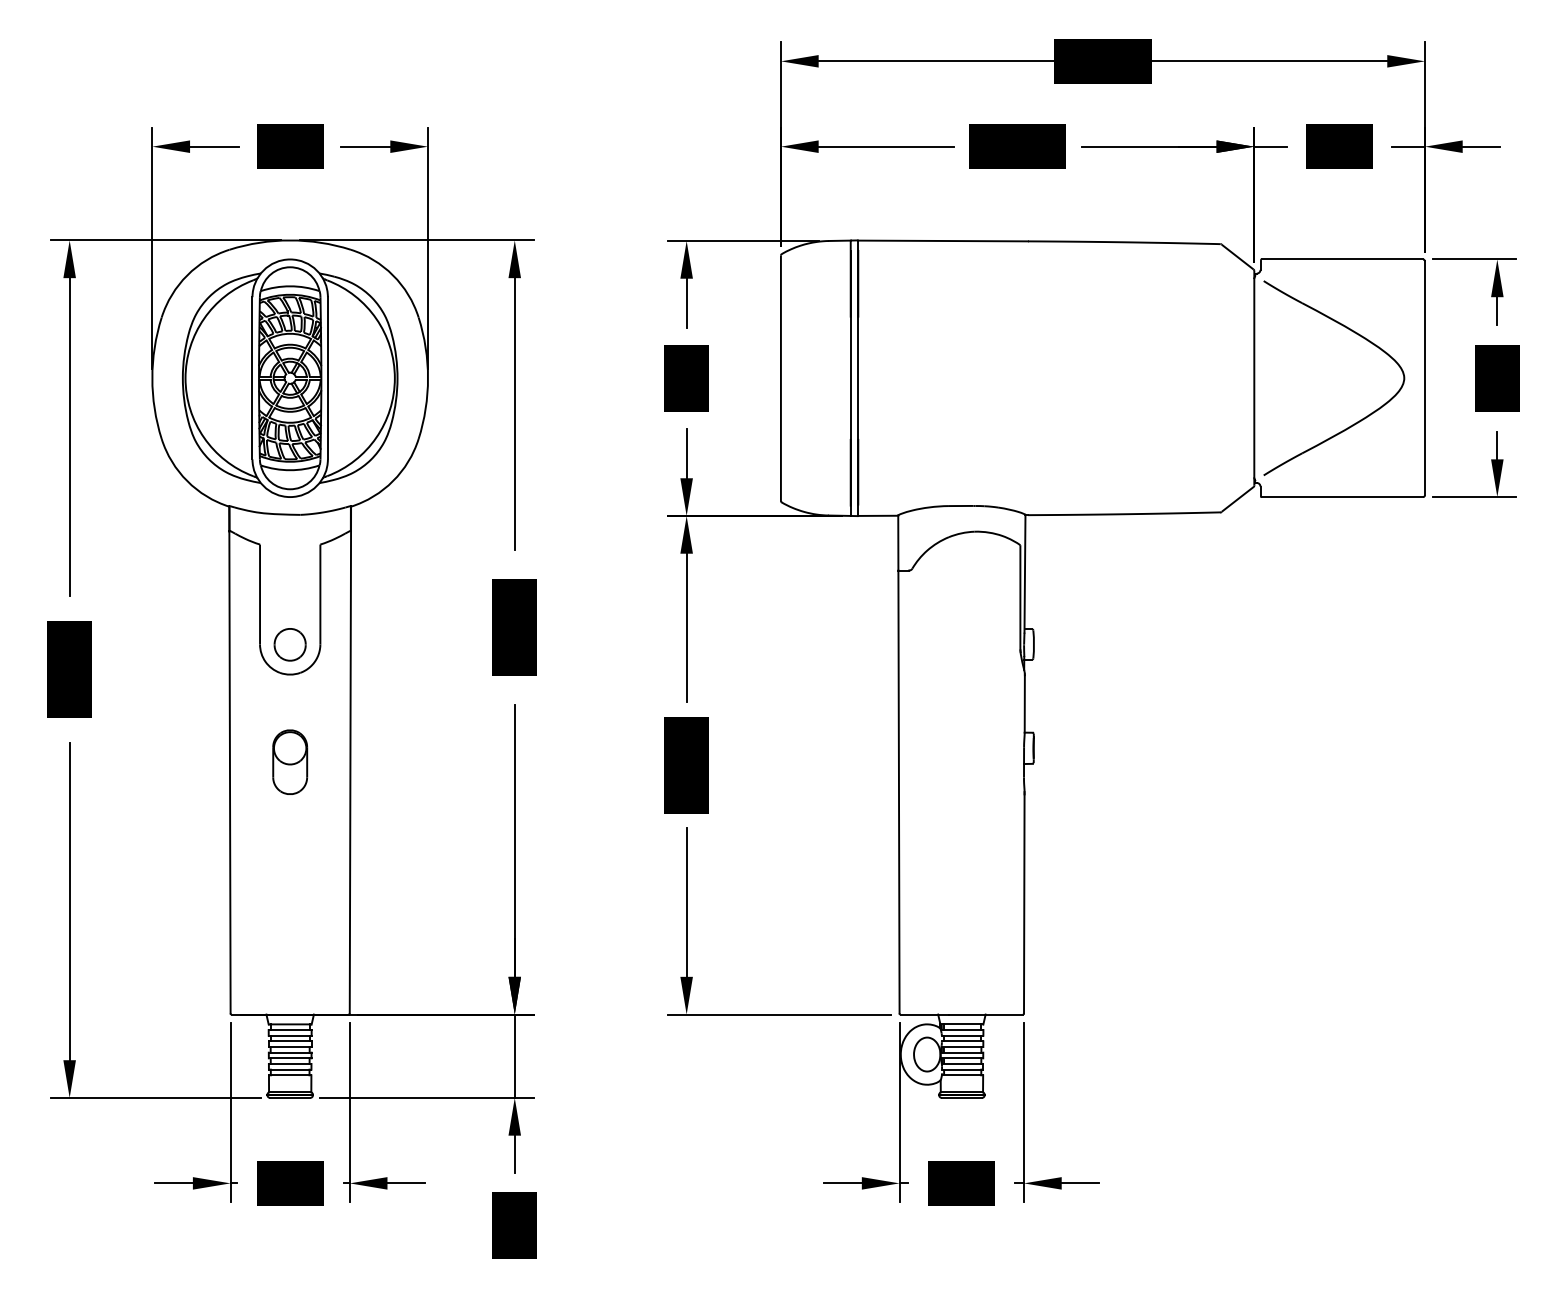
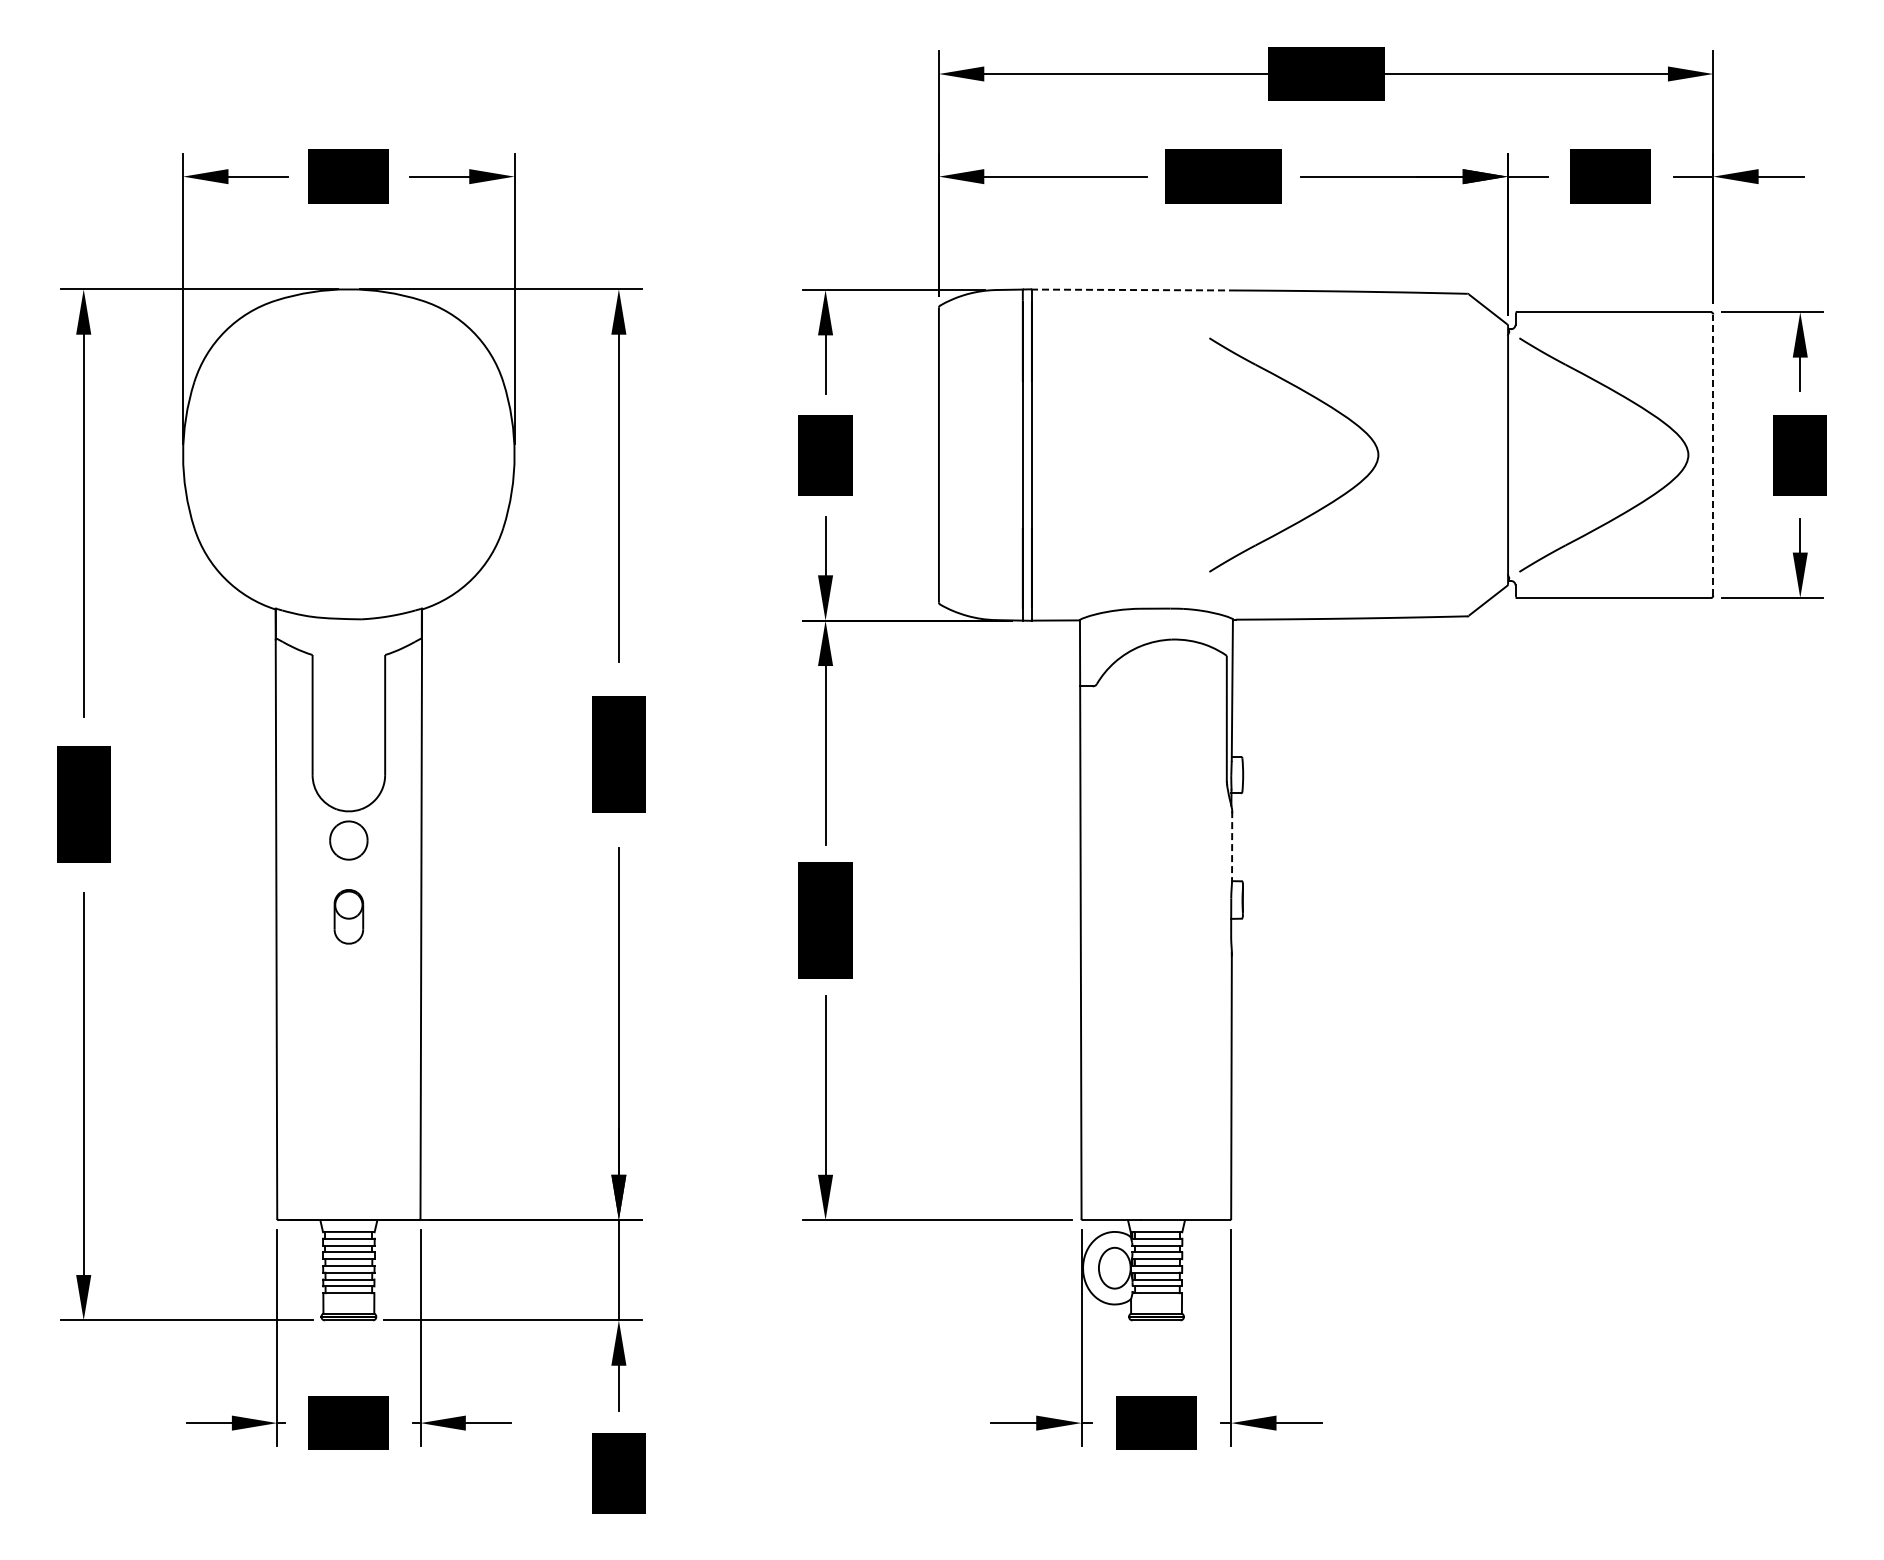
line: (942, 241) -> (1133, 290), solid -> dashed
part: (1101, 336) -> (1324, 404), added
part: (289, 377) -> (348, 454), removed
line: (1425, 378) -> (1713, 455), solid -> dashed
part: (289, 644) -> (348, 840), moved
line: (1025, 702) -> (1232, 845), solid -> dashed
part: (289, 762) -> (348, 916), size x0.7

